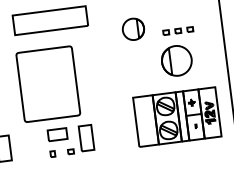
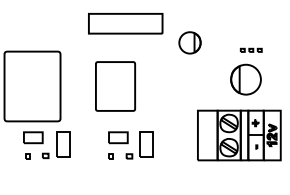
part: (132, 29) -> (189, 42), moved
part: (178, 31) -> (251, 50), size x0.7
part: (48, 84) -> (115, 86), size x0.7

